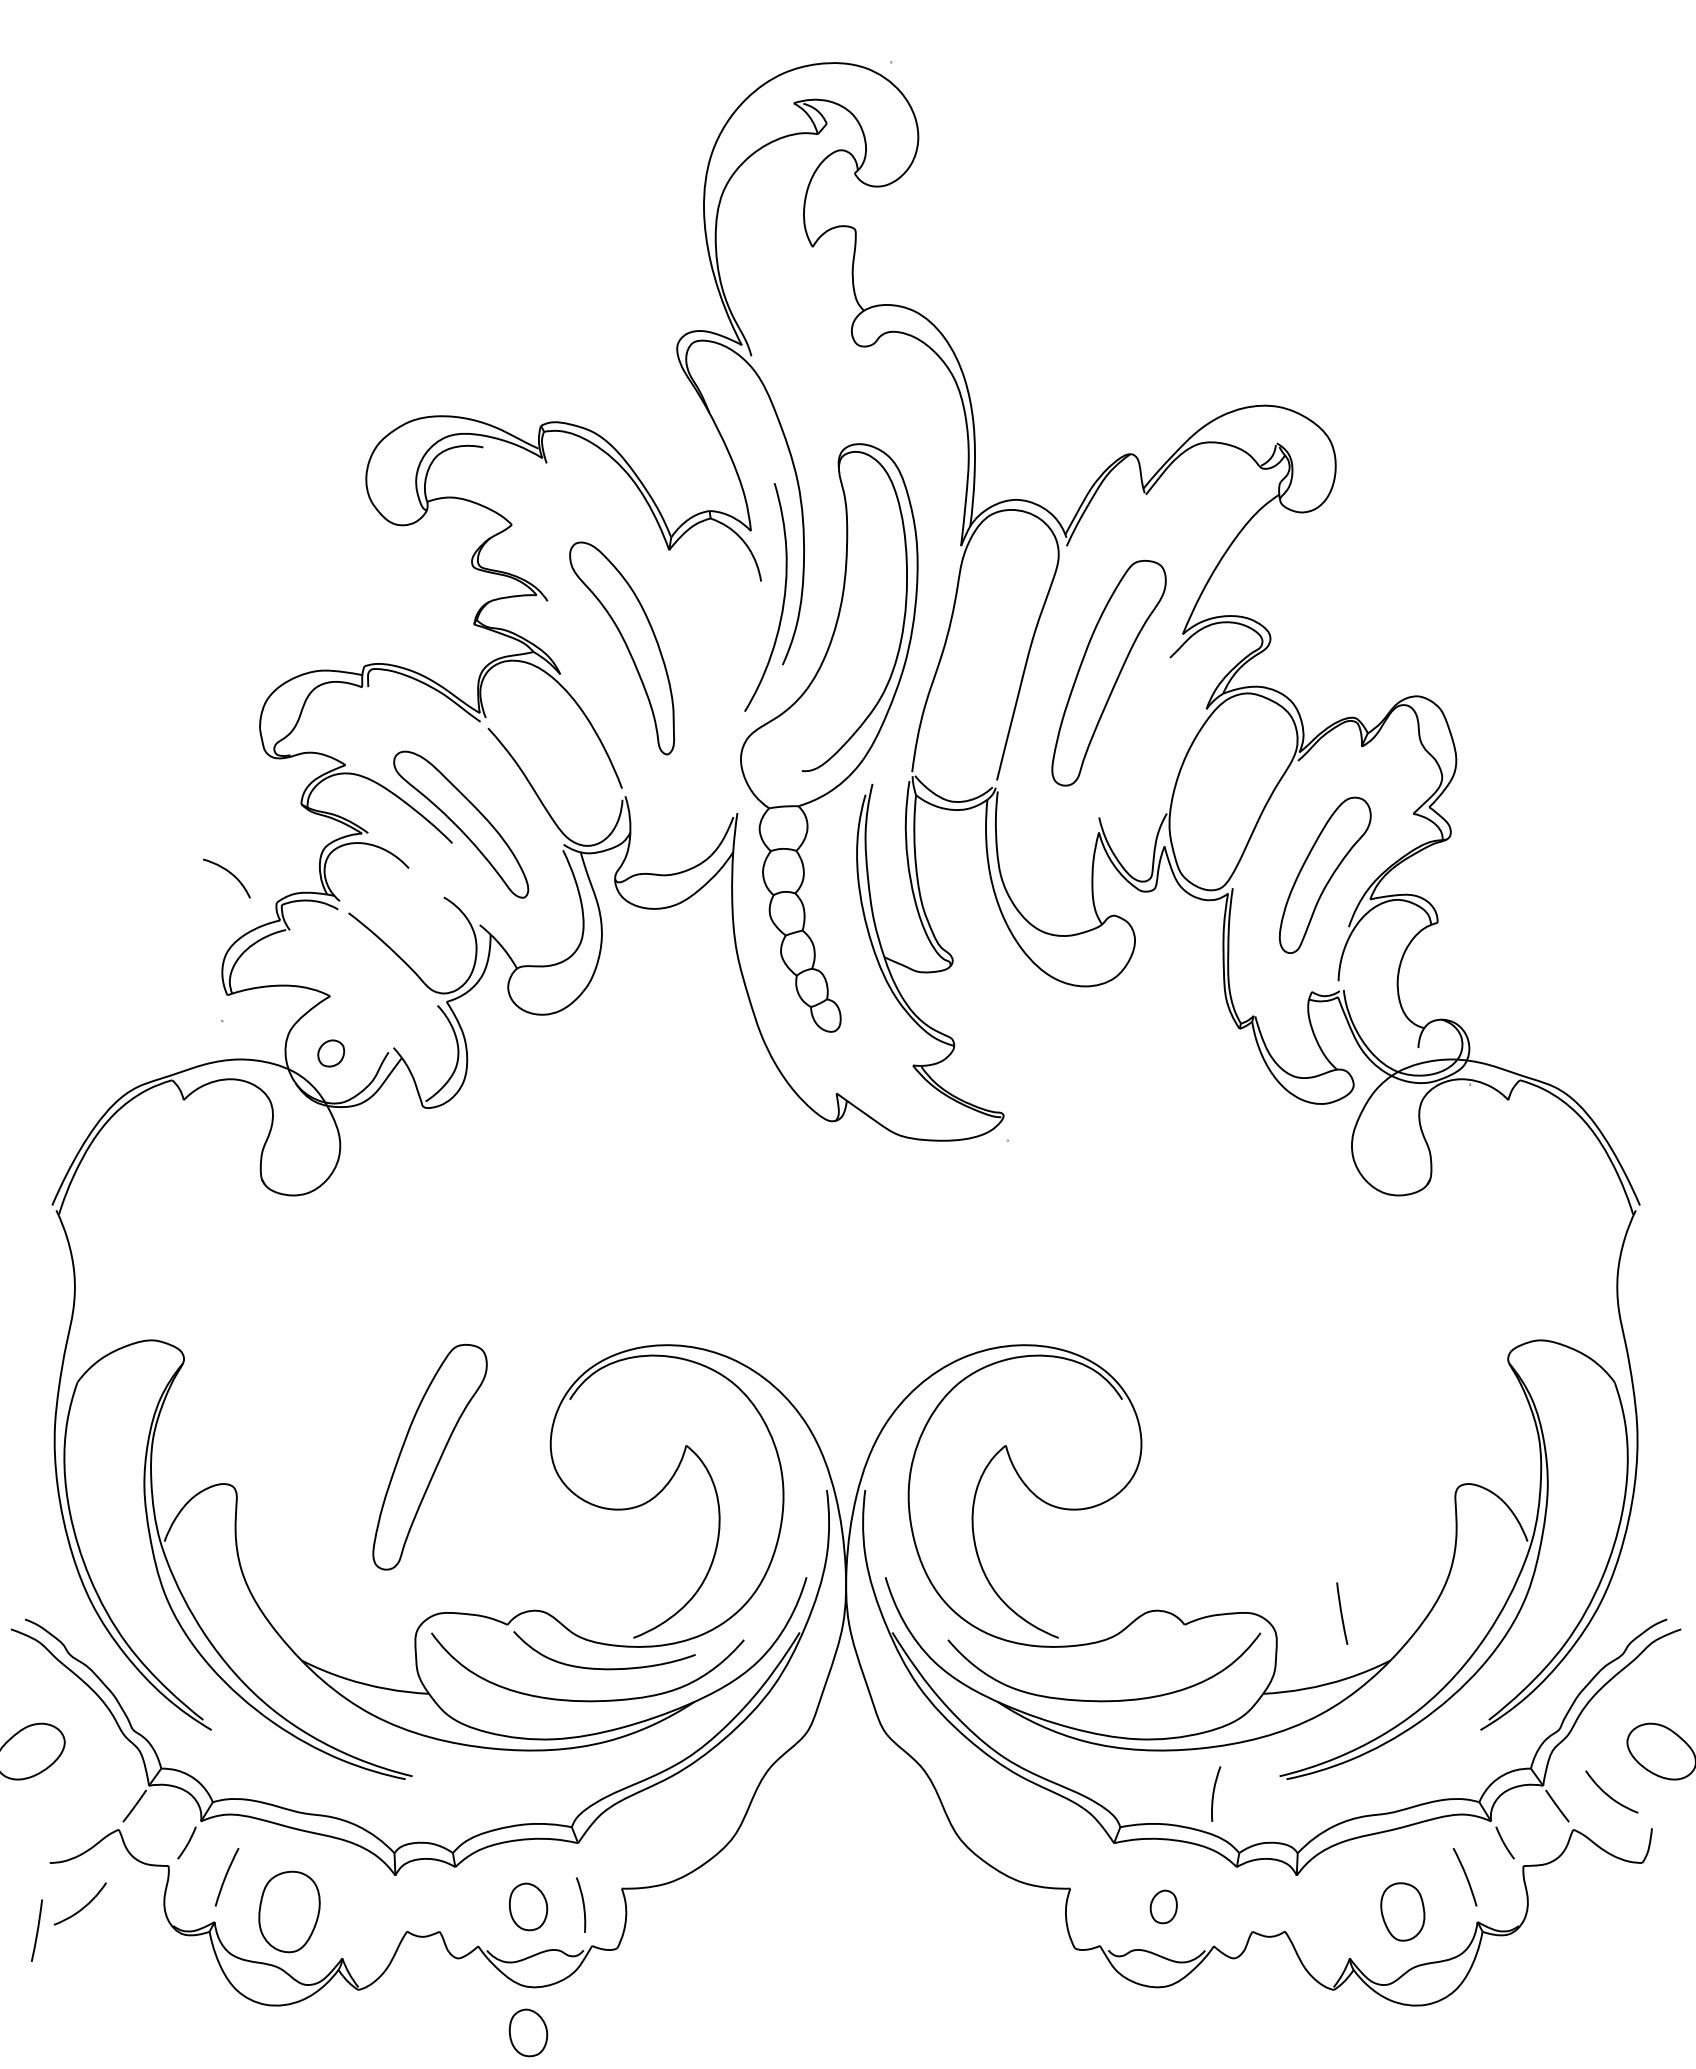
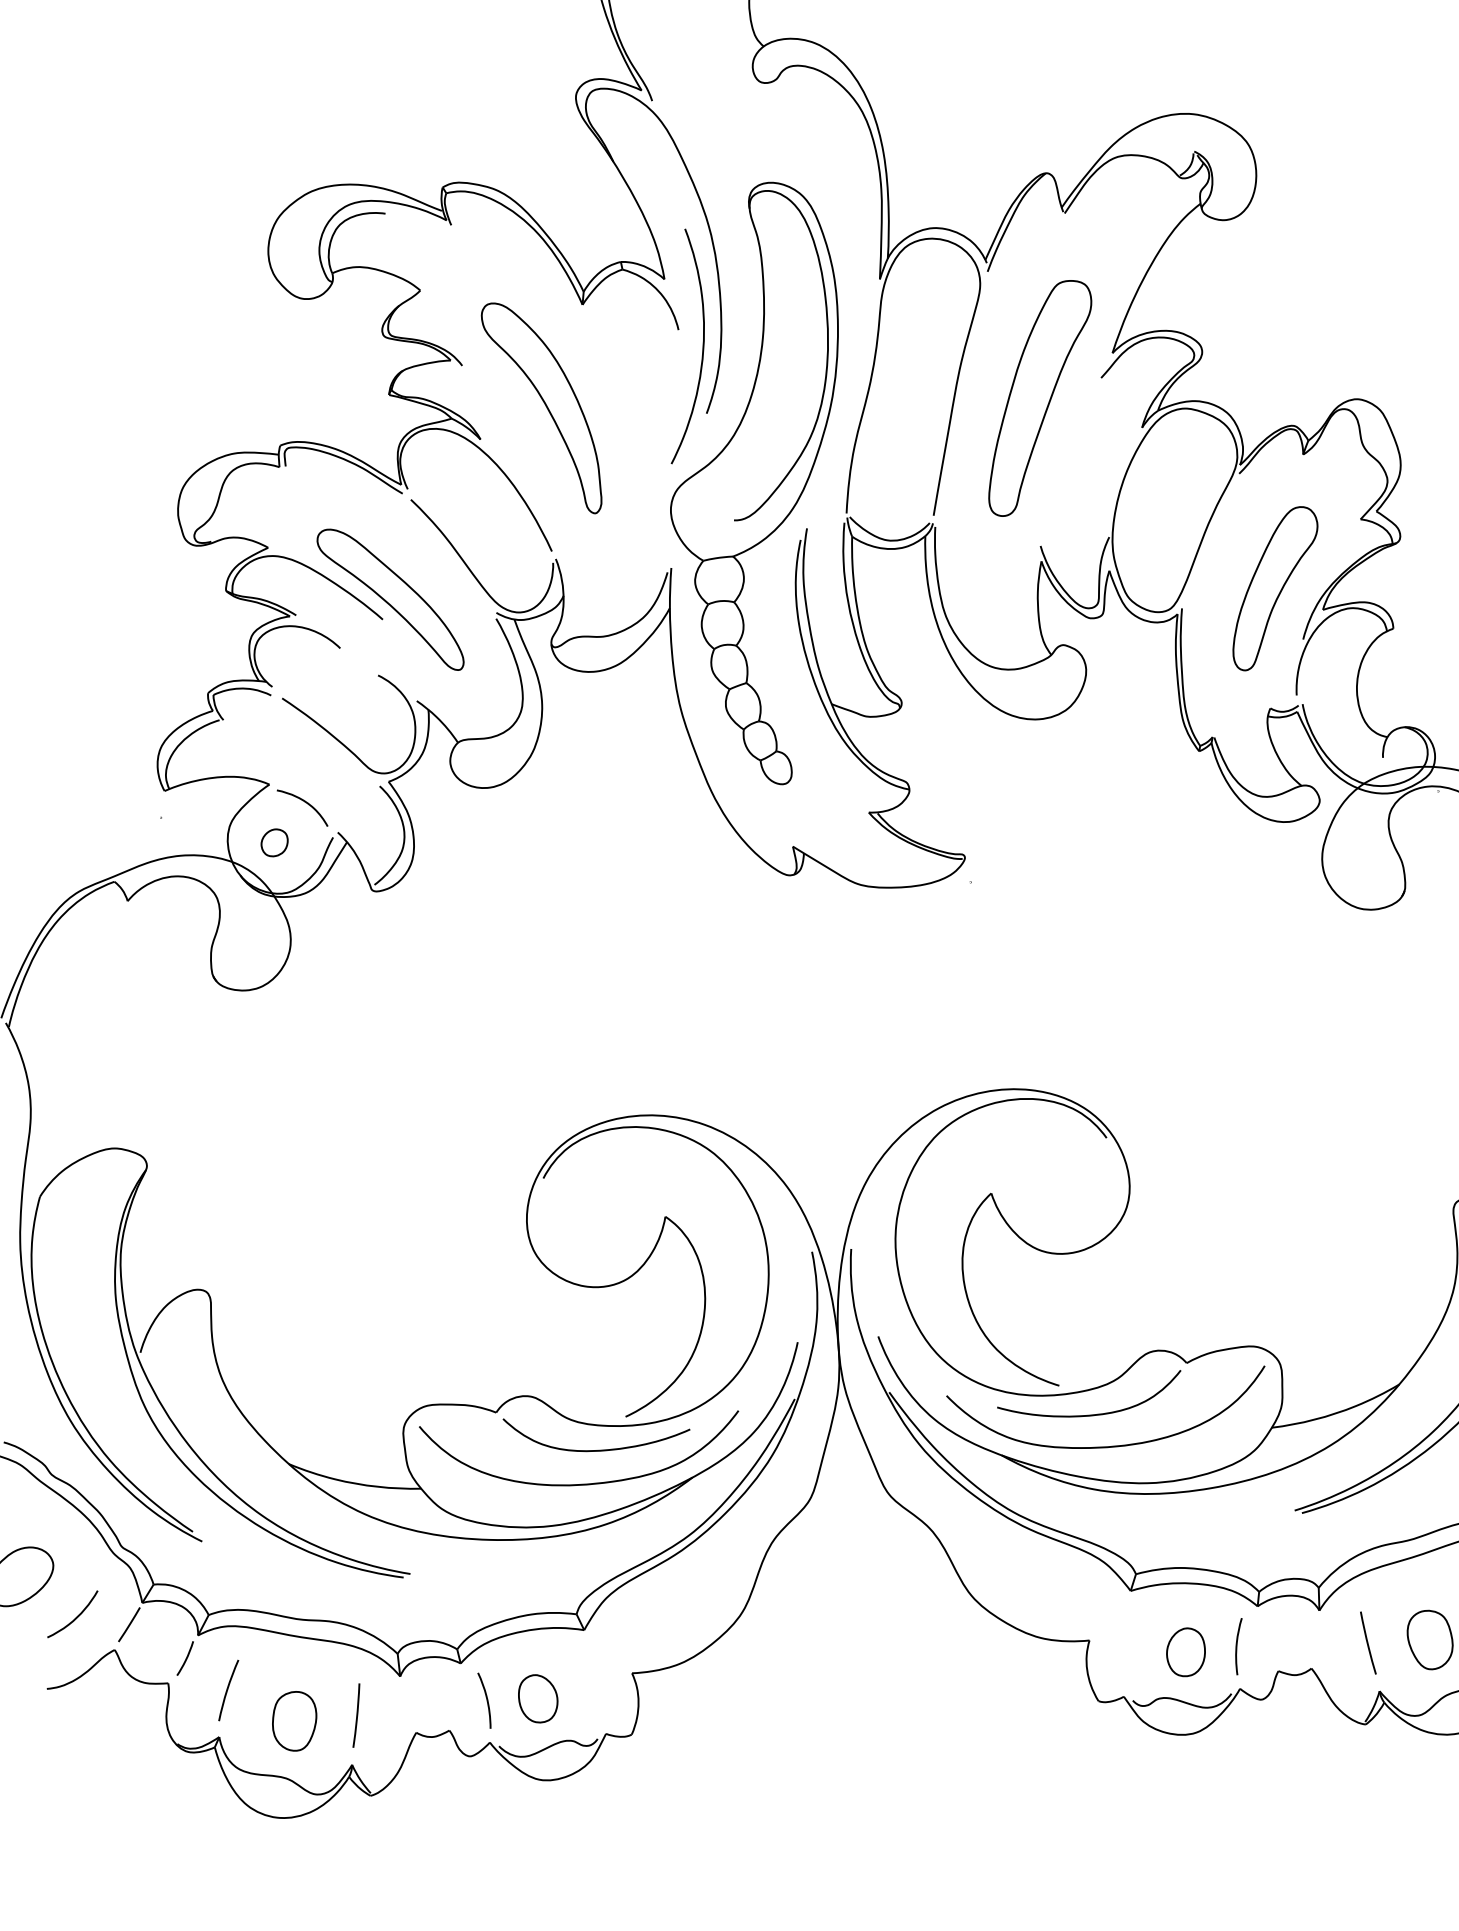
curve: (230, 874) -> (305, 803), moved
part: (429, 1456) -> (404, 1246), removed
line: (1342, 1613) -> (1368, 1642), moved
curve: (1087, 1668) -> (1090, 1414), added
curve: (1214, 1793) -> (1237, 1646), moved
curve: (582, 1904) -> (486, 1700), moved
curve: (83, 1906) -> (76, 1616), moved
part: (1163, 1906) -> (1185, 1651), size x1.43
part: (288, 1911) -> (293, 1720), size x0.71
line: (36, 1930) -> (355, 1715), moved
part: (528, 2032) -> (547, 1826), removed

